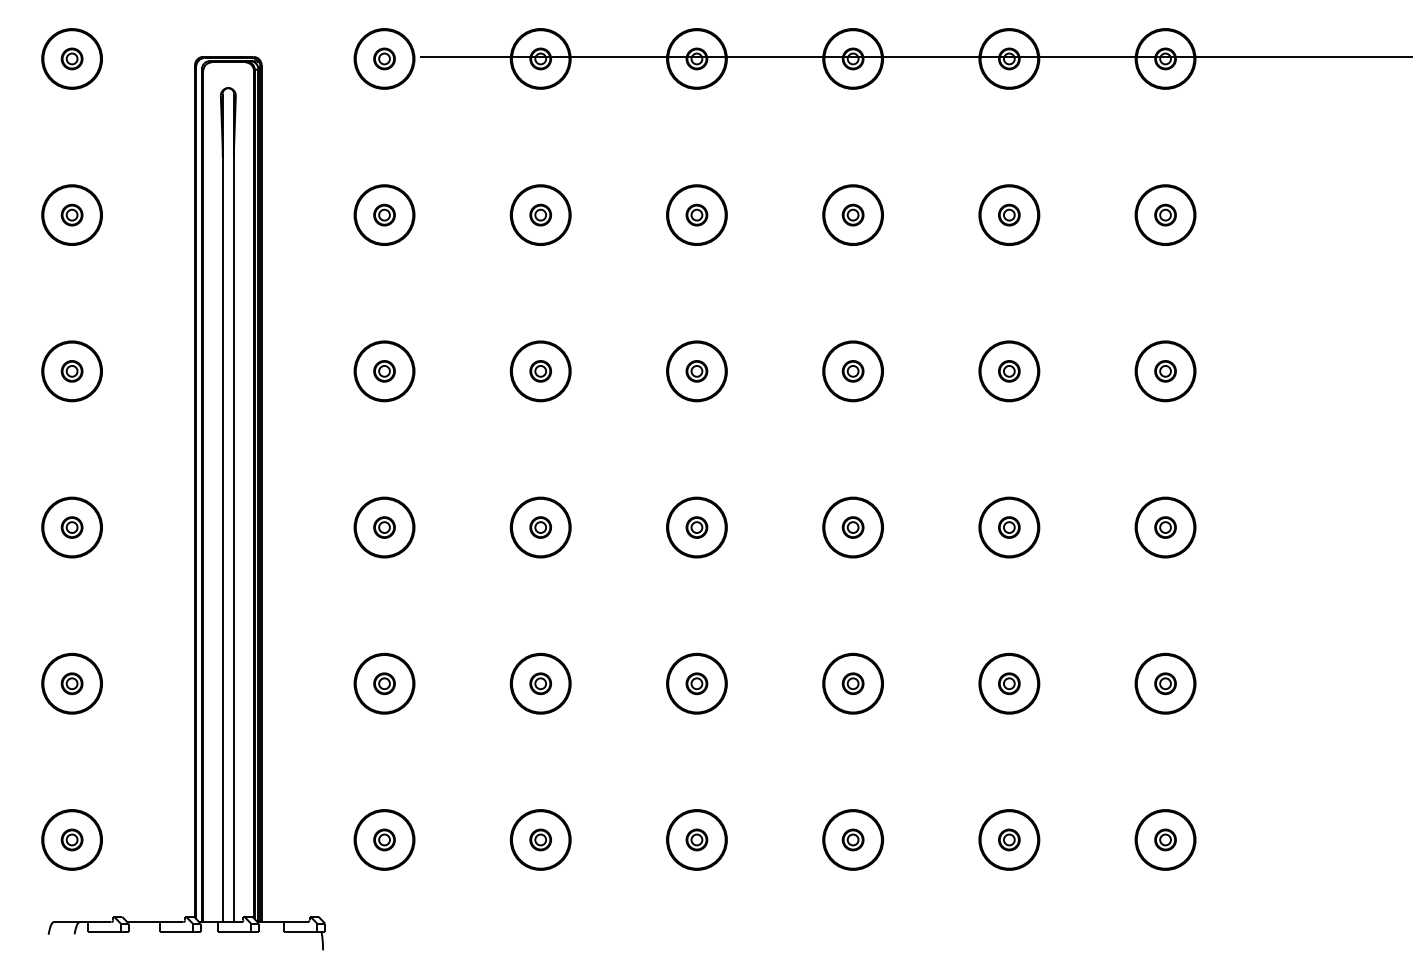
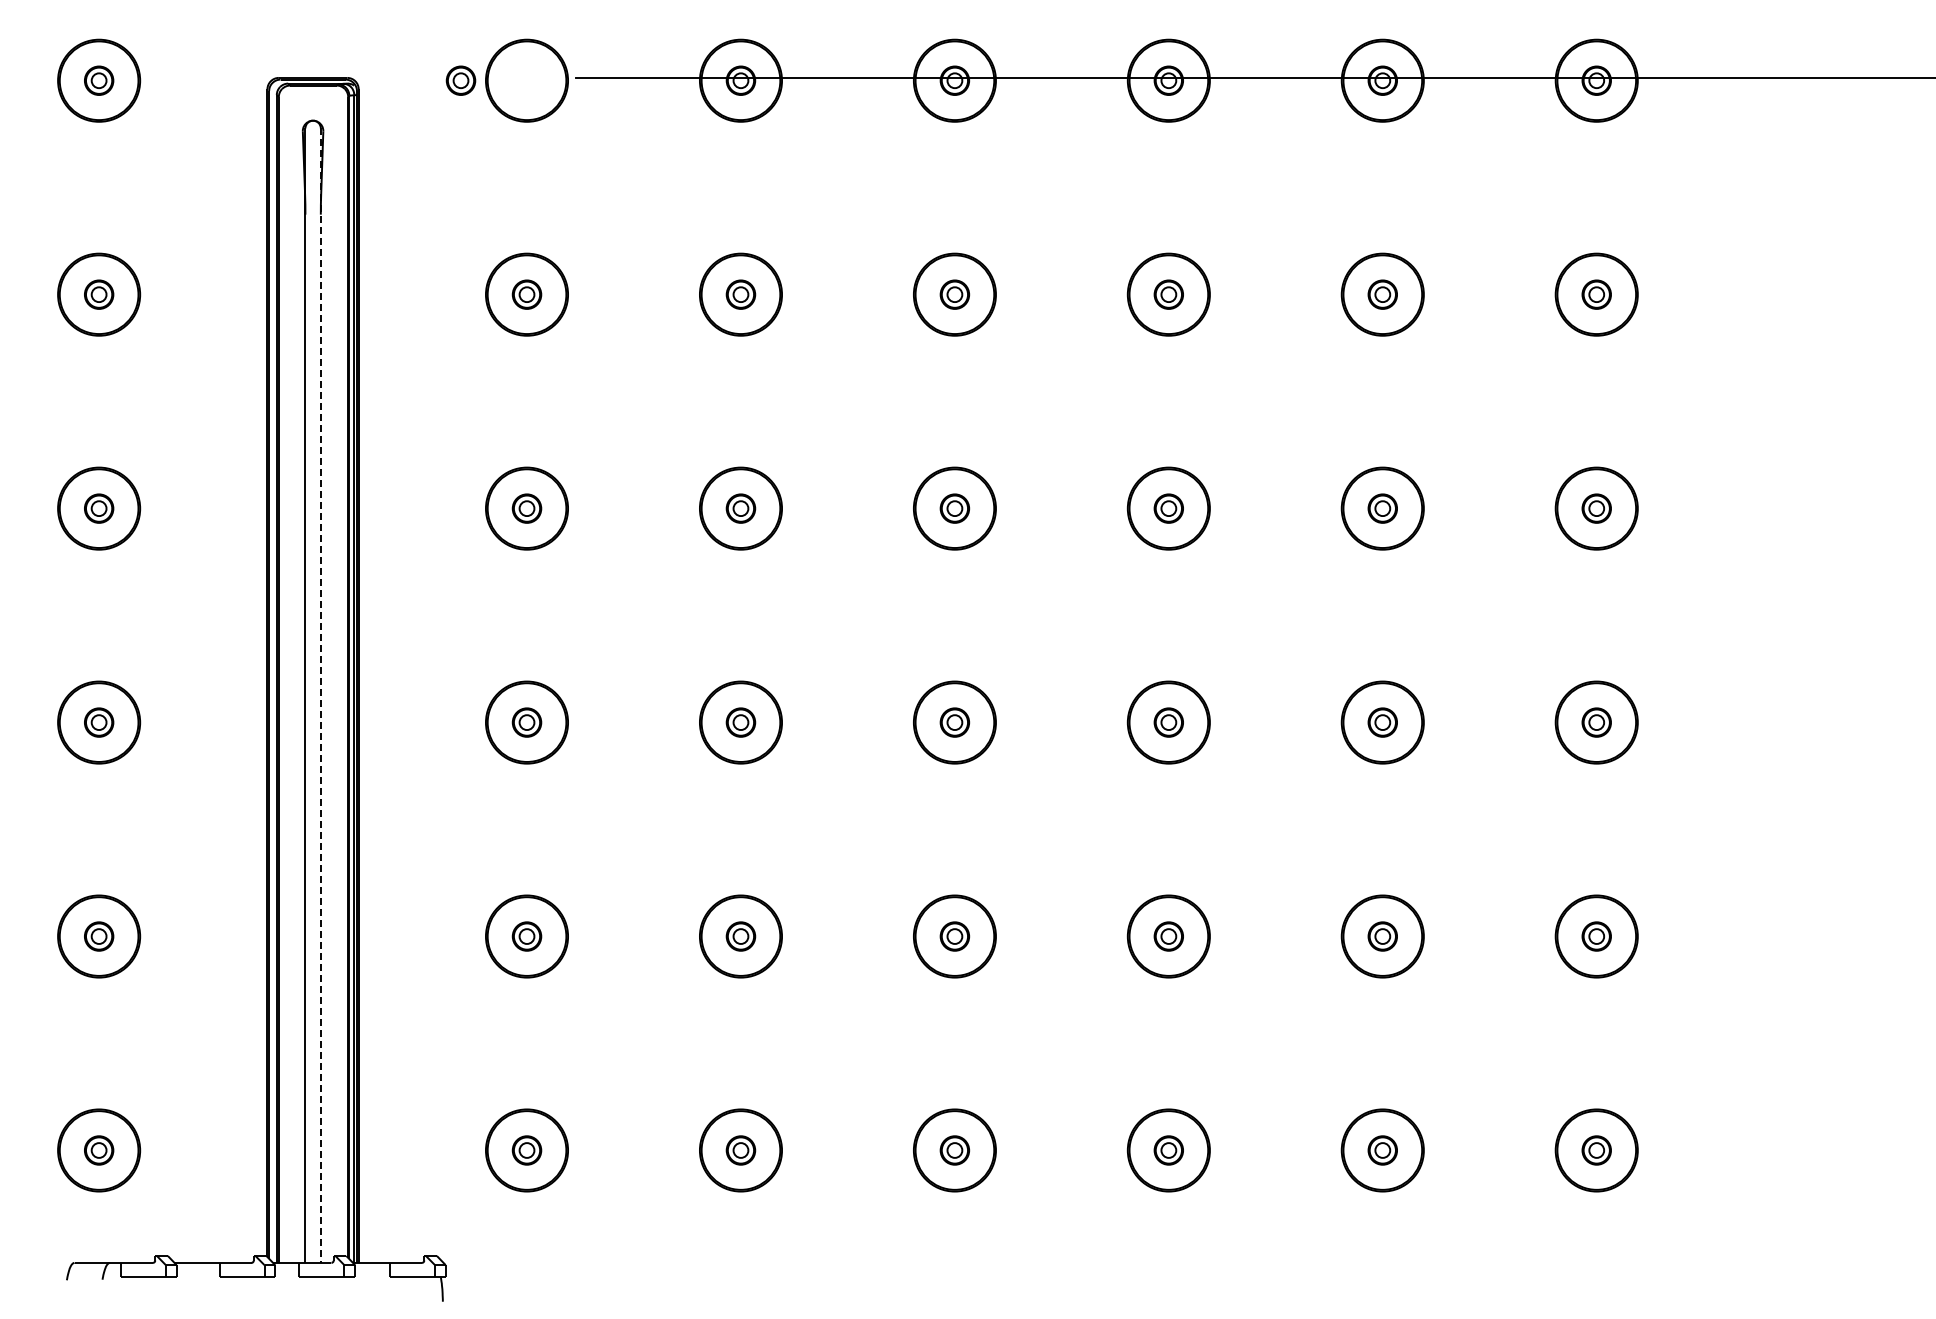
part: (384, 58) -> (460, 80), moved
line: (233, 508) -> (320, 696), solid -> dashed

